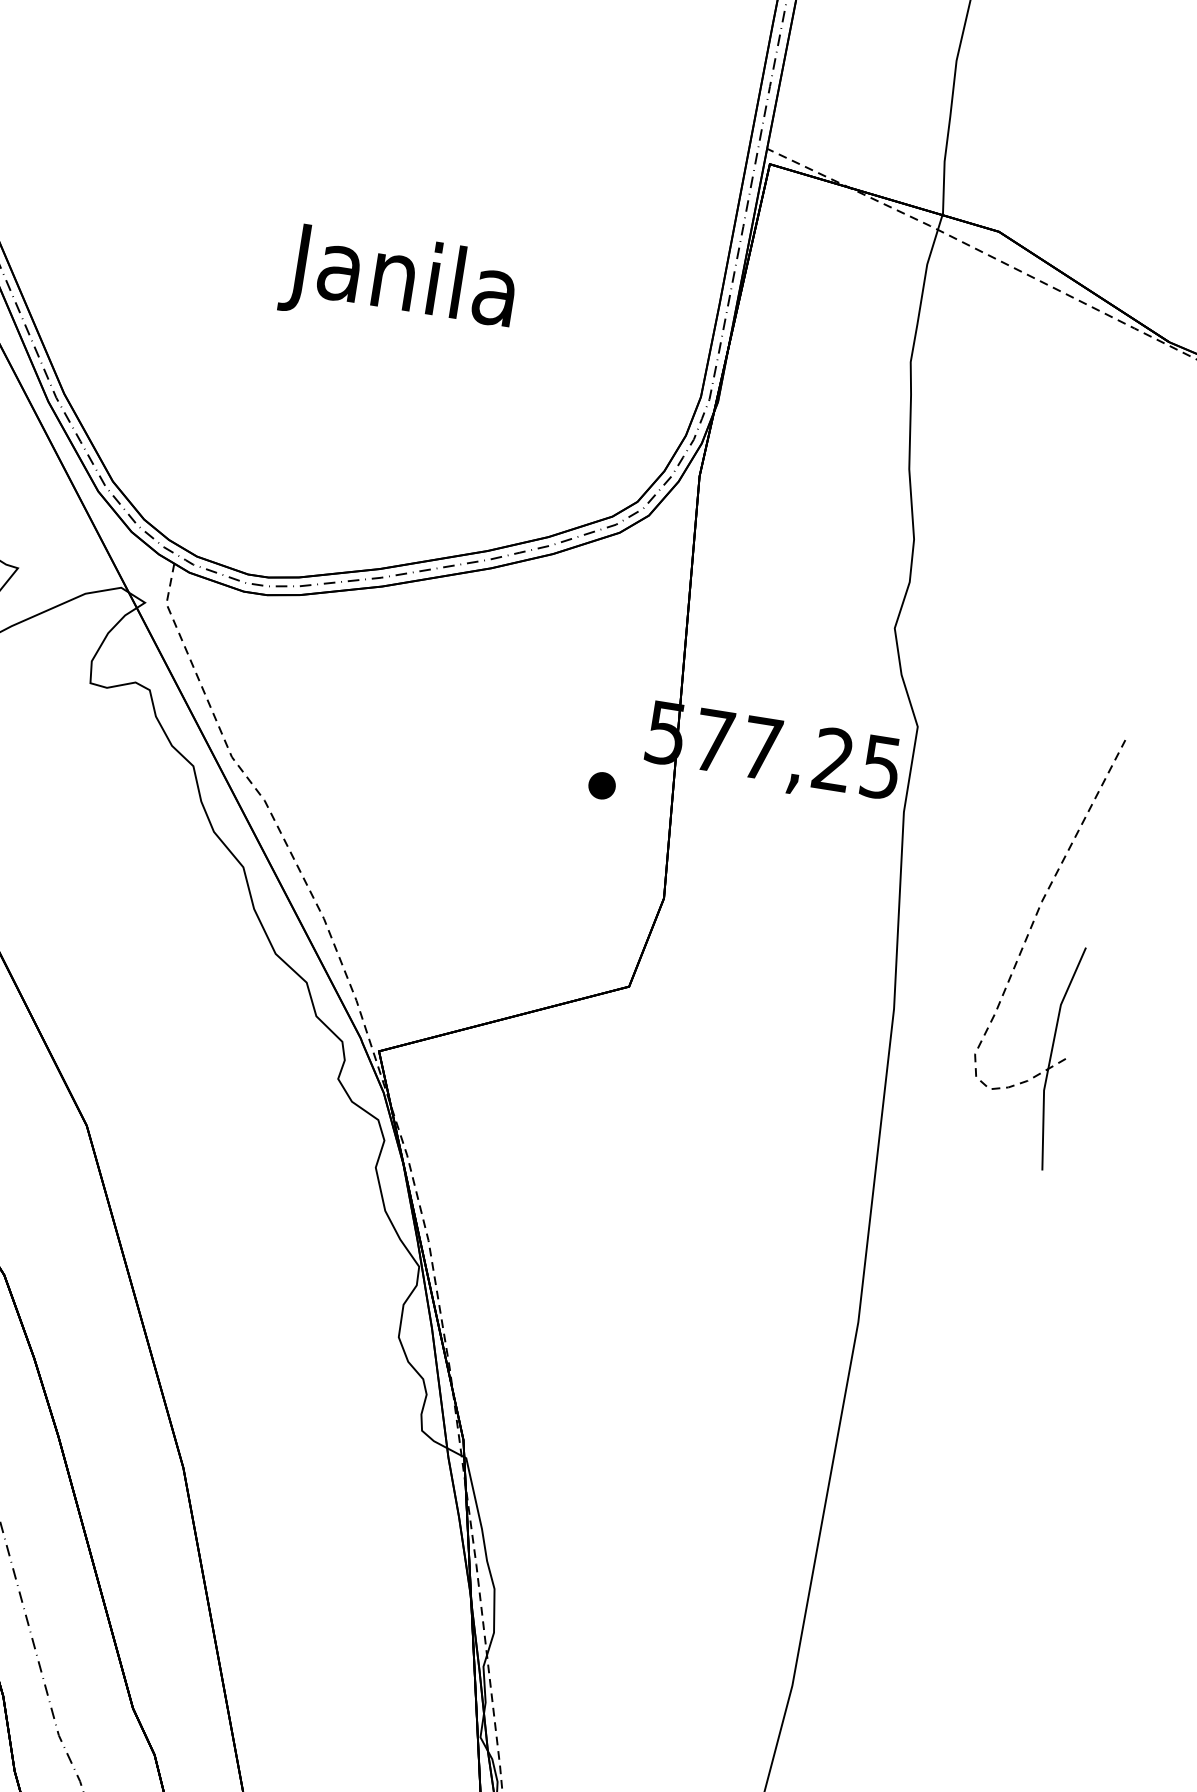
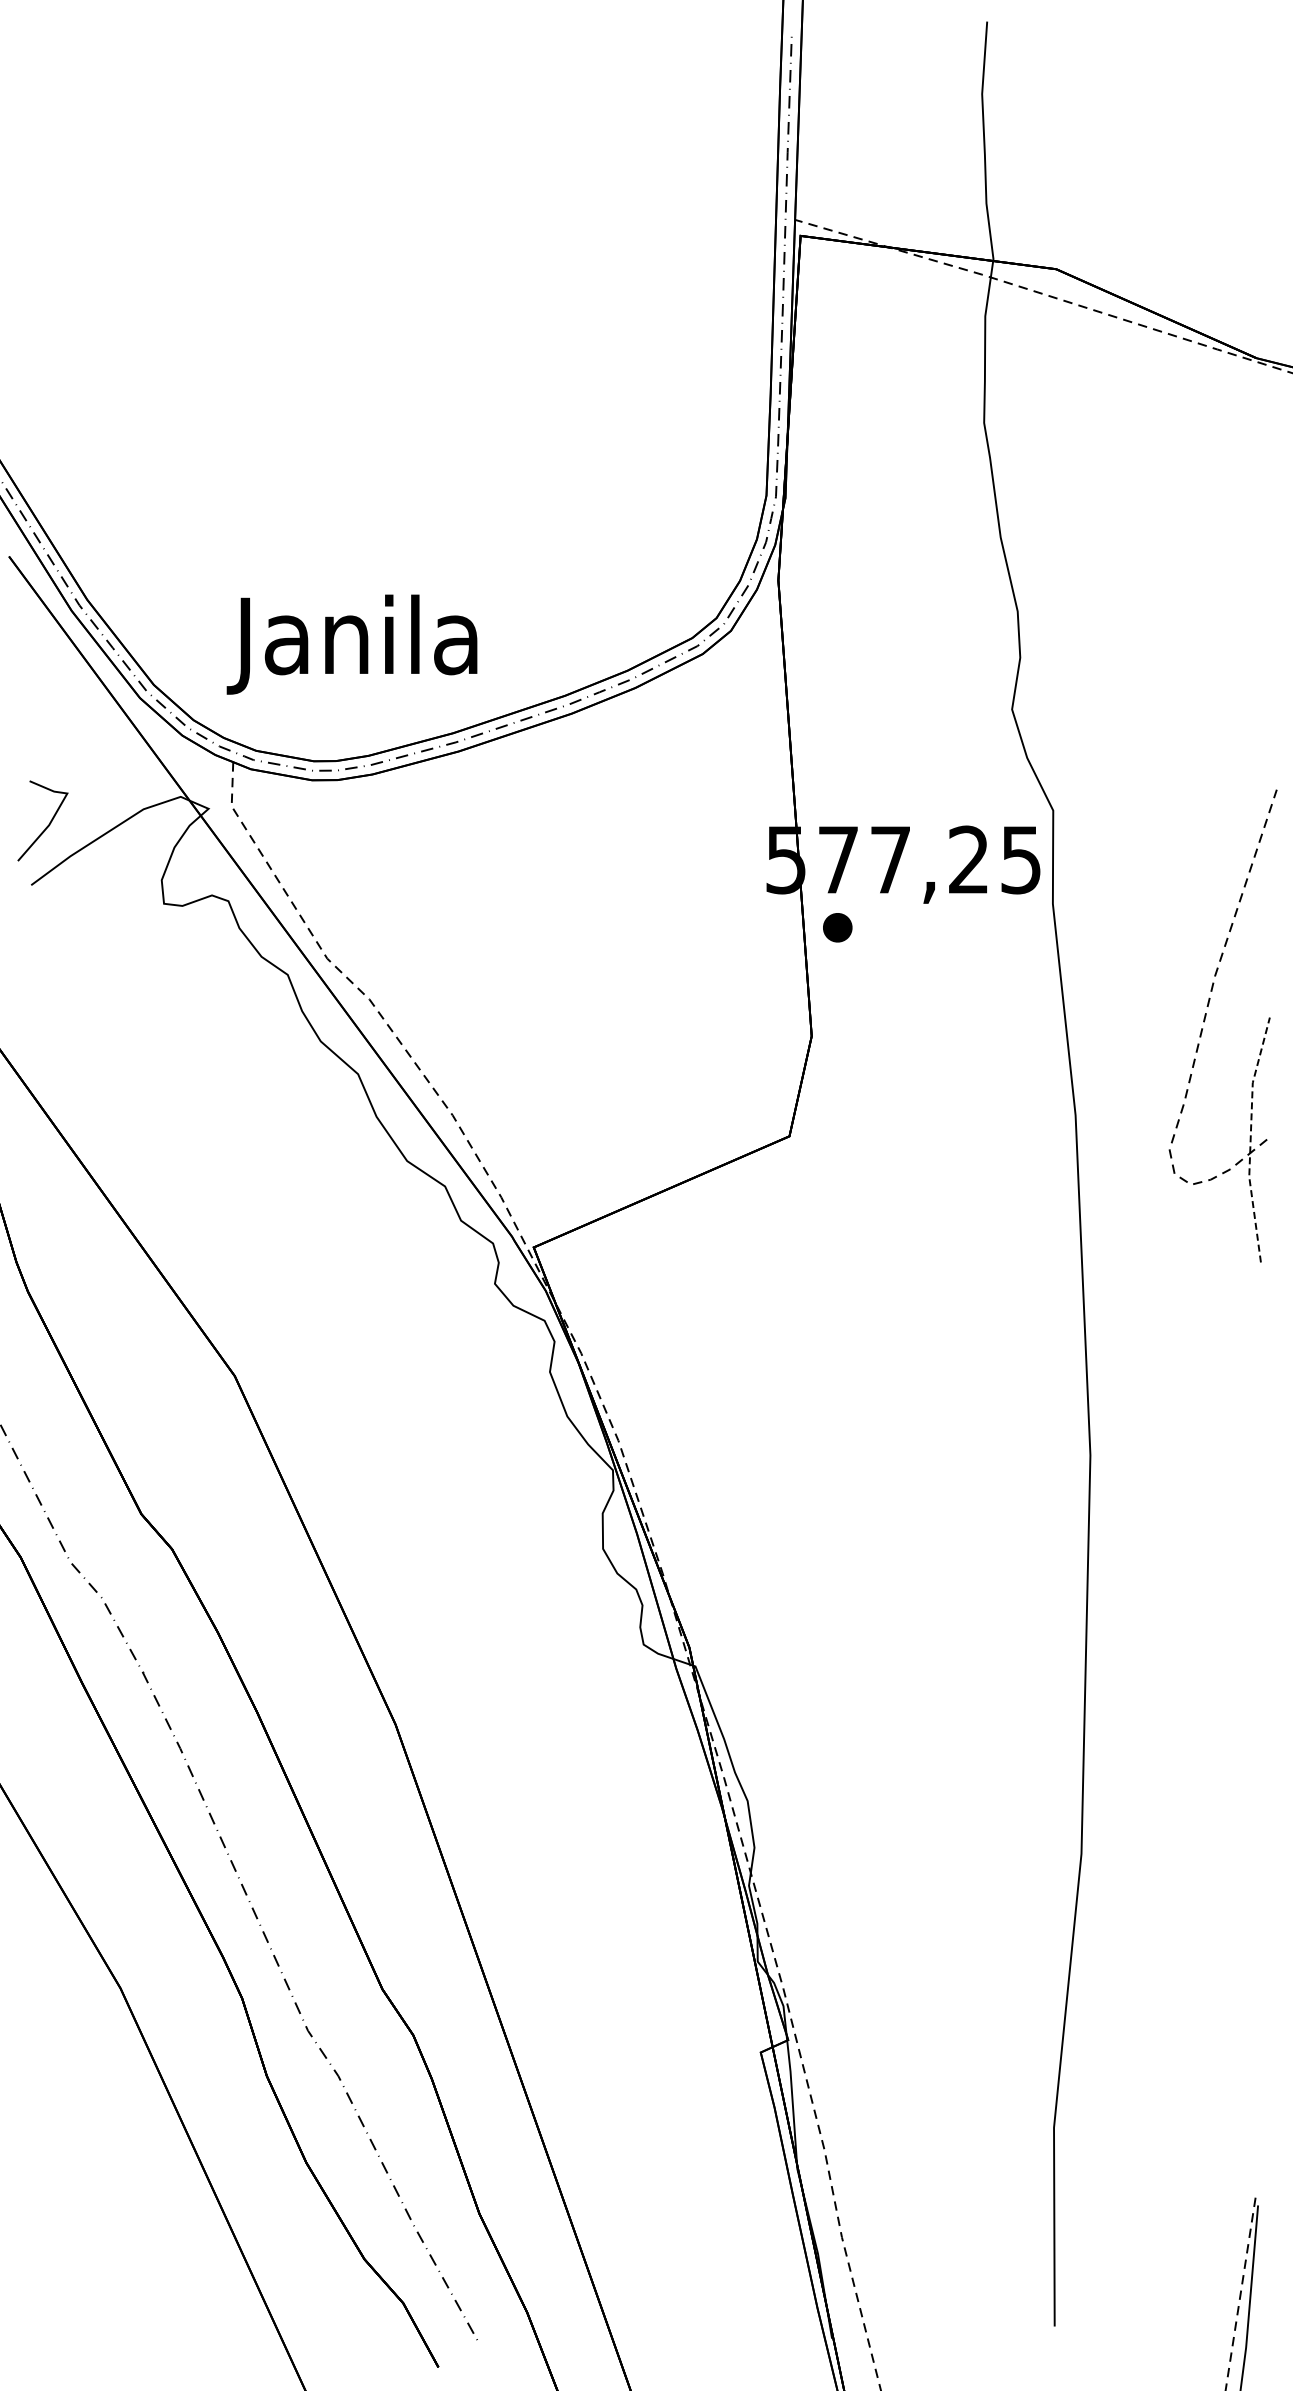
text: (398, 282) -> (351, 644), moved
part: (601, 785) -> (837, 927), moved
line: (1050, 1056) -> (1250, 1139), solid -> dashed

